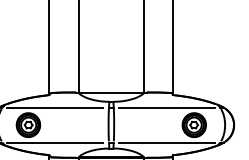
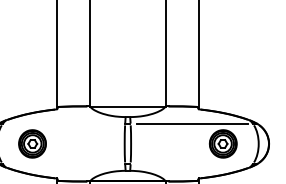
line: (55, 107) -> (63, 123), removed
line: (55, 142) -> (63, 163), removed
line: (167, 142) -> (192, 163), removed

